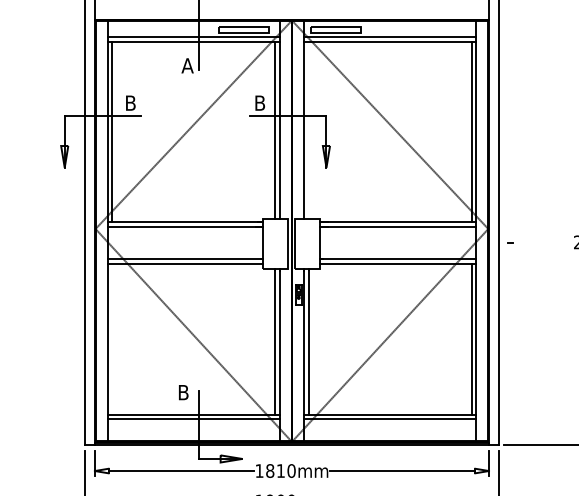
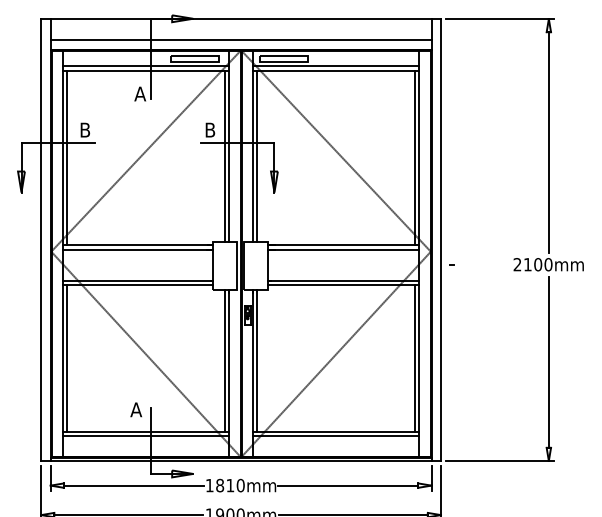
line: (291, 10) -> (240, 40), added
line: (308, 129) -> (257, 155), added
line: (112, 339) -> (67, 358), added
text: (183, 392) -> (136, 409), B -> A

